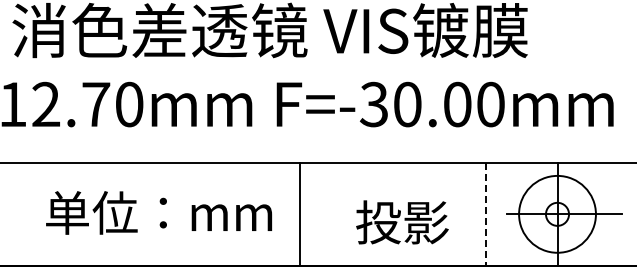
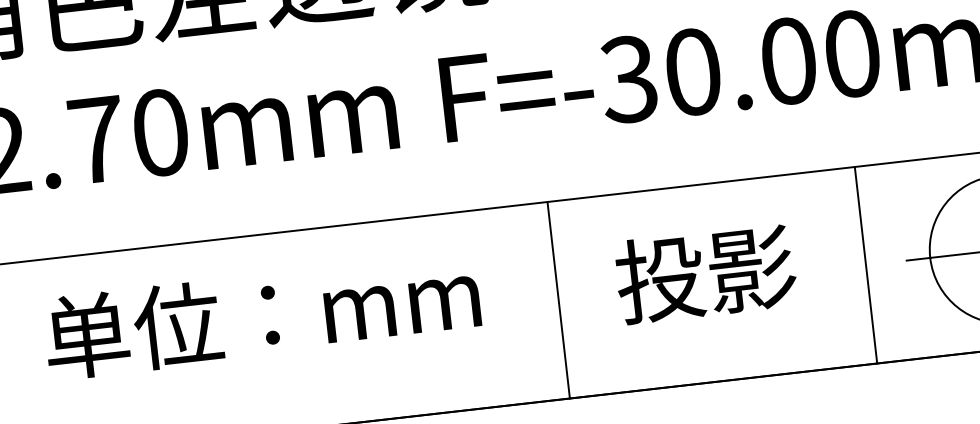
text: (159, 212) -> (262, 314), moved
line: (299, 214) -> (557, 300), moved
line: (485, 214) -> (866, 265), dashed -> solid
text: (402, 222) -> (706, 274), moved

